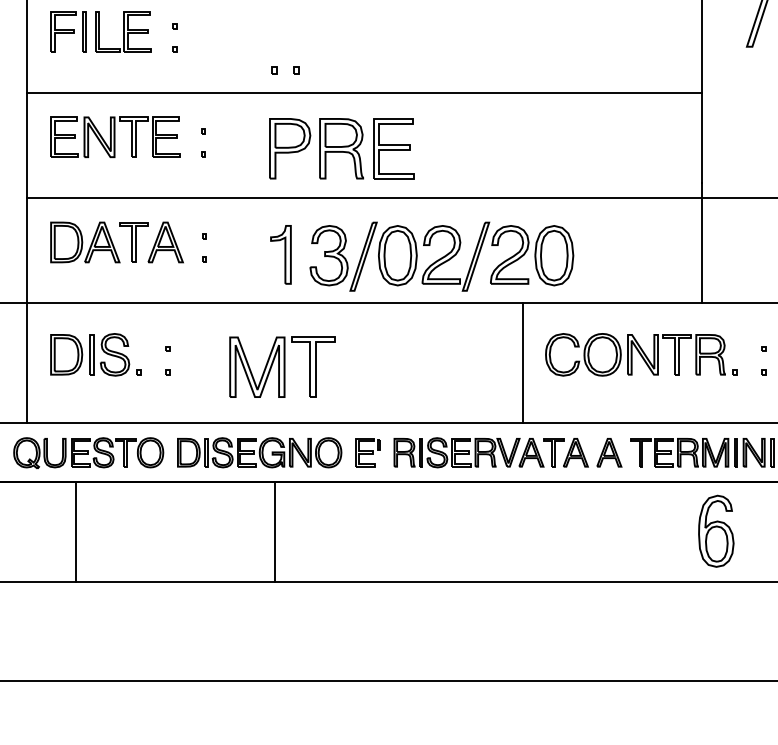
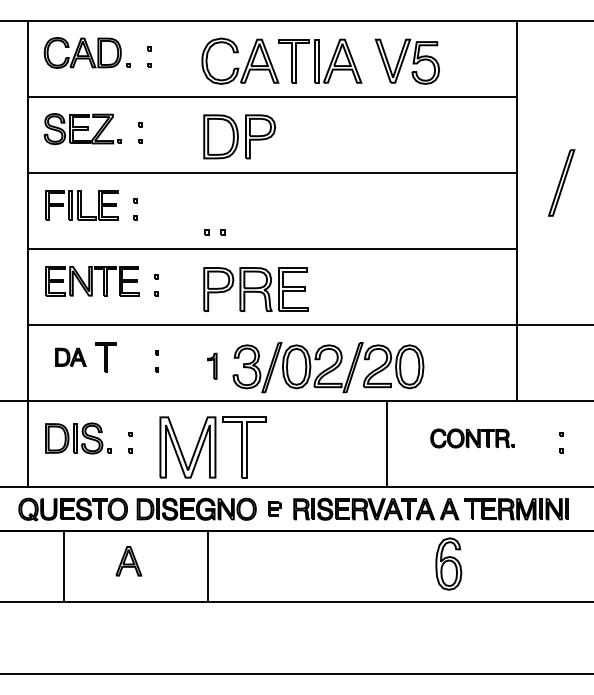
part: (84, 242) -> (70, 357), size x0.6
part: (165, 242) -> (128, 561), moved
part: (281, 255) -> (212, 366), size x0.6
part: (641, 354) -> (472, 438), size x0.6
part: (281, 367) -> (212, 447), size x1.4
part: (367, 451) -> (274, 508), size x0.7
part: (715, 530) -> (448, 563), moved

